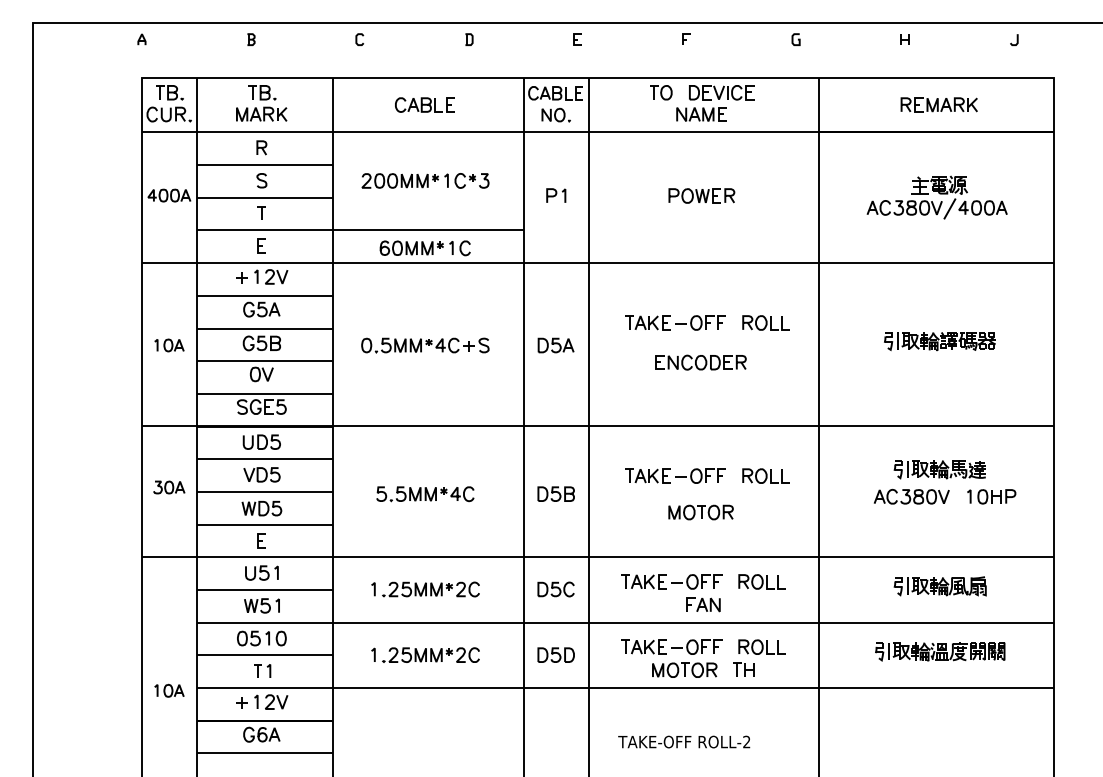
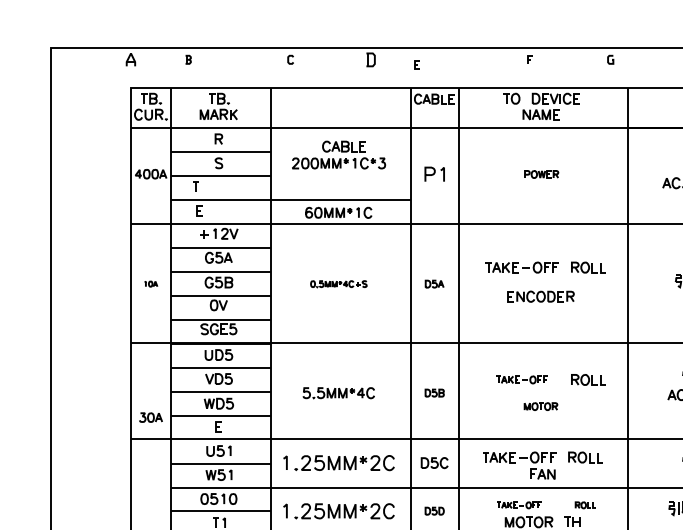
part: (141, 39) -> (130, 59), size x1.6
part: (251, 39) -> (188, 59), moved
part: (469, 39) -> (371, 59), size x1.6
part: (577, 39) -> (417, 64), moved
part: (424, 104) -> (344, 146), moved
part: (555, 115) -> (434, 115), removed
part: (556, 195) -> (434, 174), size x1.4
part: (701, 195) -> (541, 174), size x0.7
part: (261, 212) -> (195, 186), moved
part: (261, 245) -> (199, 210), moved
part: (169, 345) -> (151, 284), size x0.6
part: (425, 345) -> (338, 284), size x0.6
part: (555, 345) -> (434, 284), size x0.7
part: (675, 475) -> (522, 379), size x0.7
part: (169, 487) -> (151, 417), moved
part: (555, 493) -> (434, 392), size x0.7
part: (700, 512) -> (540, 406), size x0.7
part: (425, 589) -> (338, 463), size x1.4
part: (671, 646) -> (519, 504), size x0.6
part: (761, 646) -> (585, 504), size x0.6
part: (425, 654) -> (338, 510), size x1.4
part: (555, 654) -> (434, 510), size x0.7

